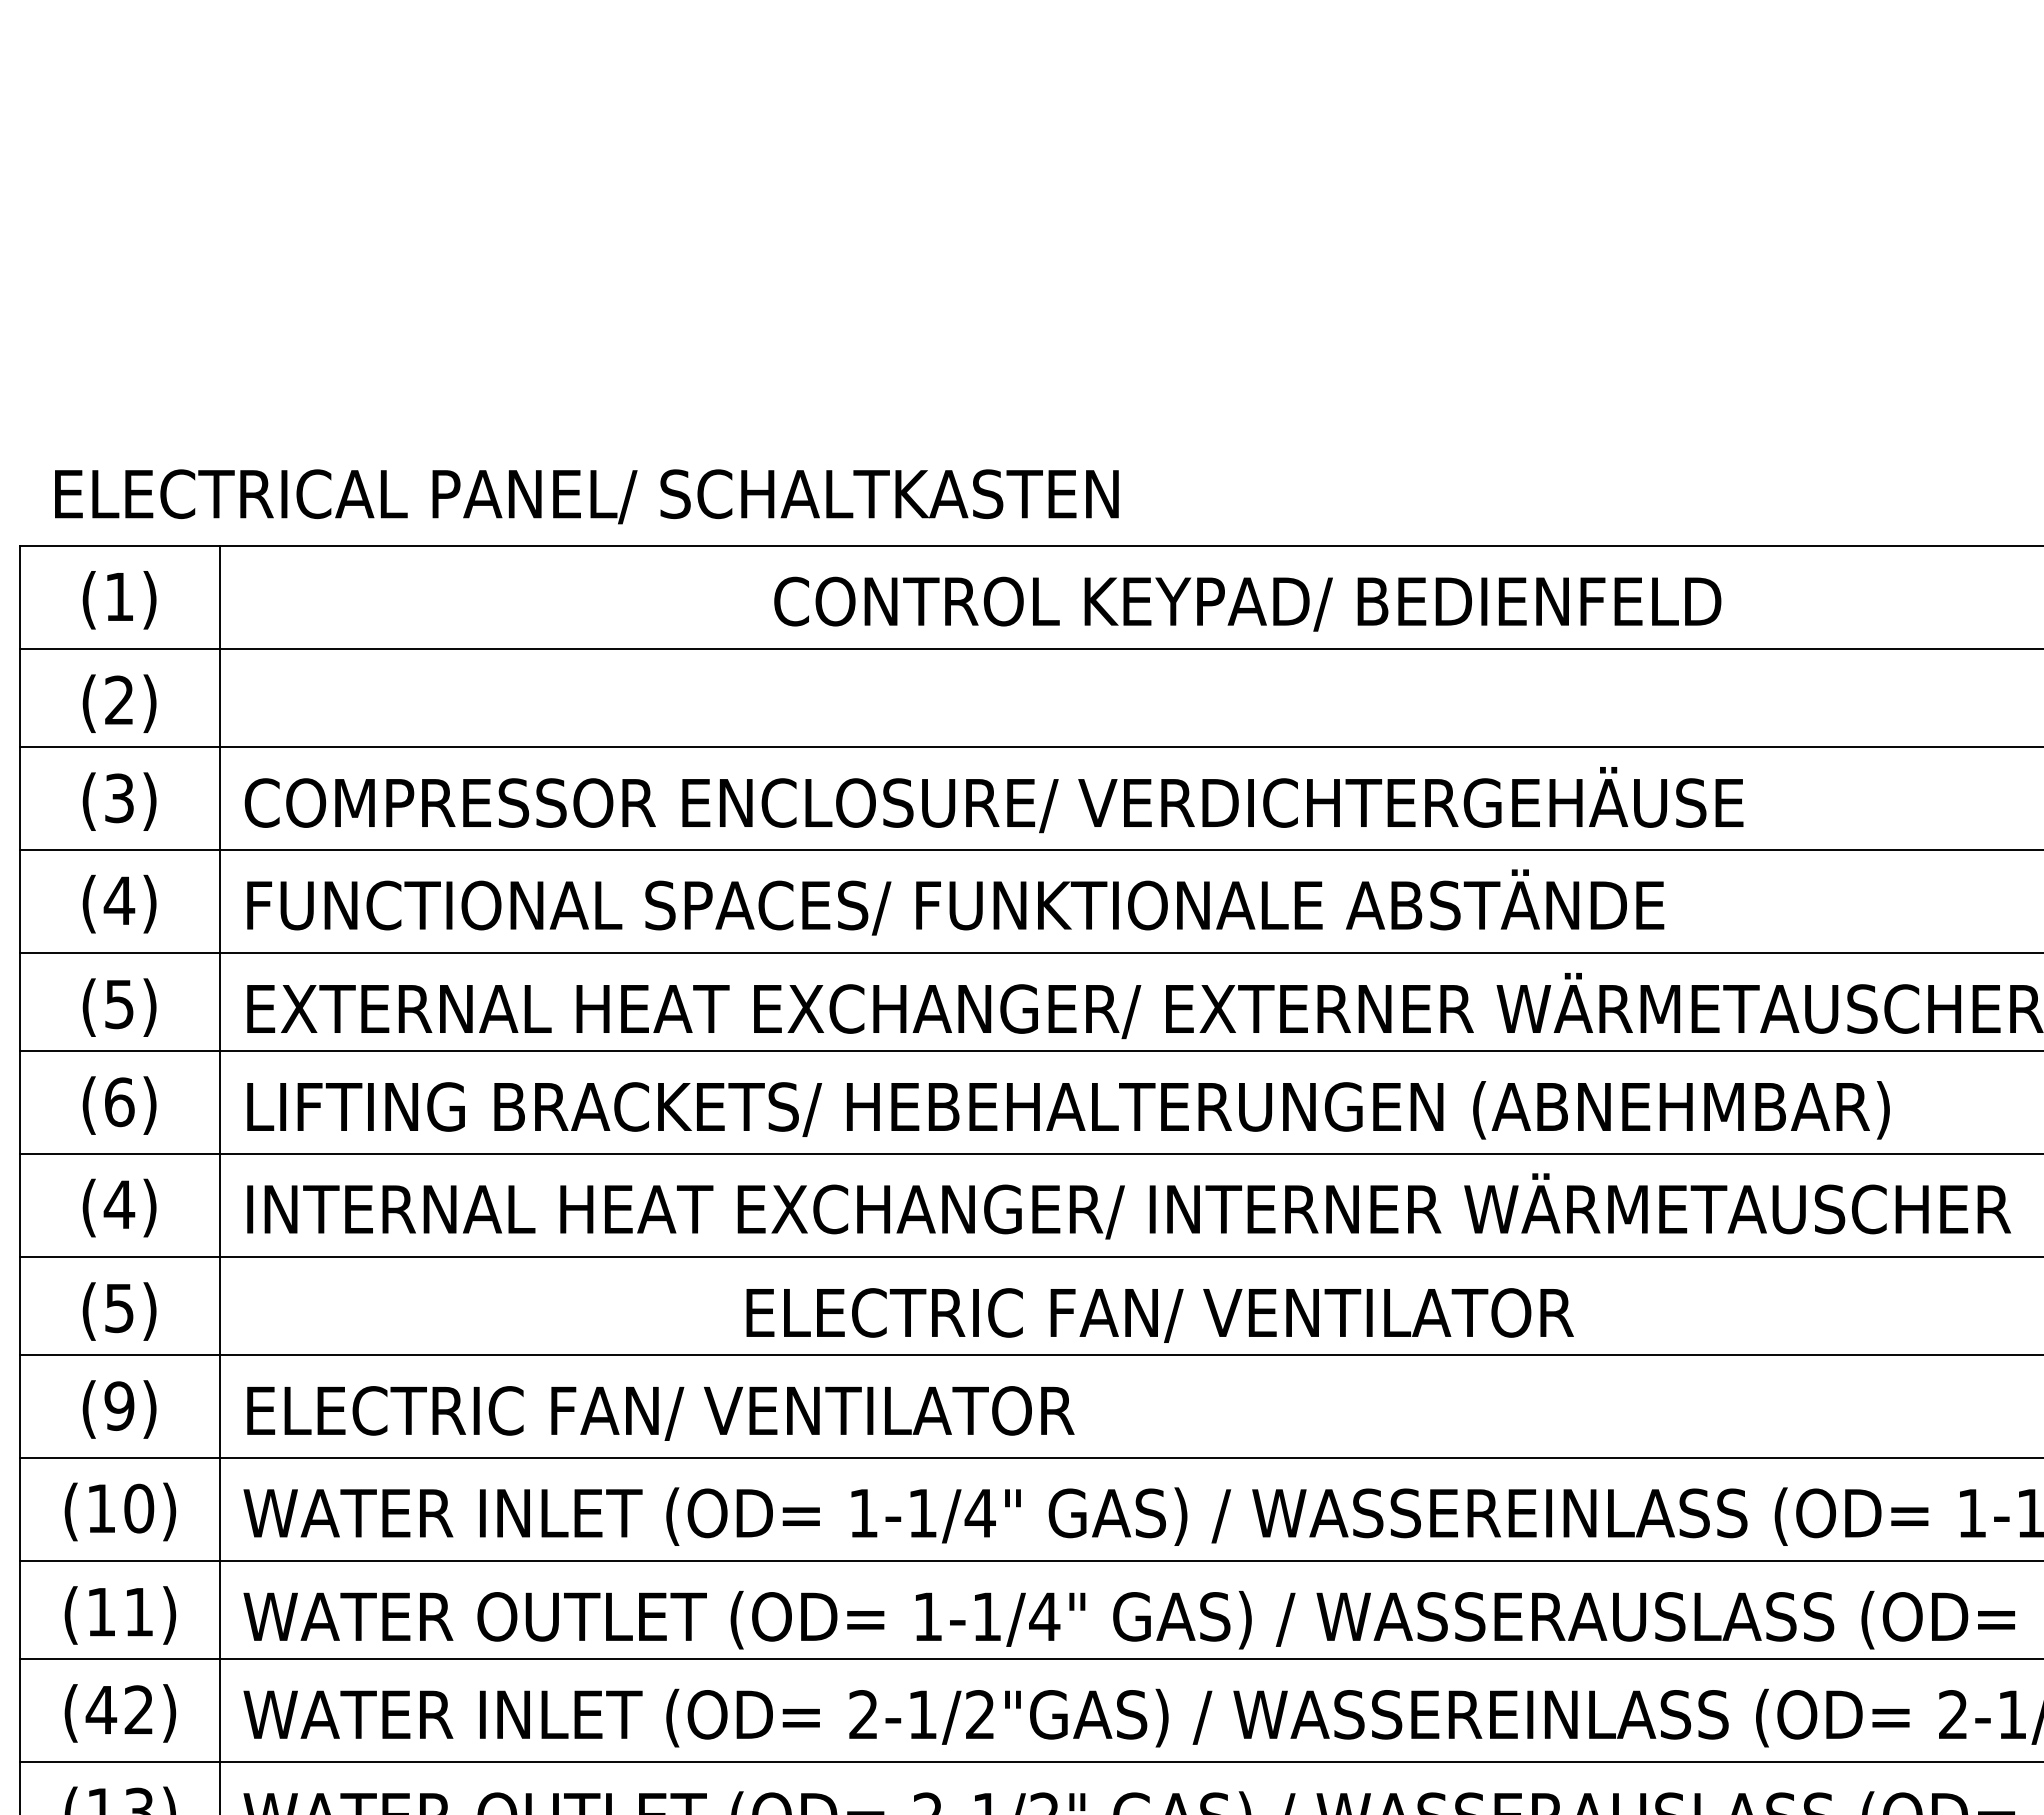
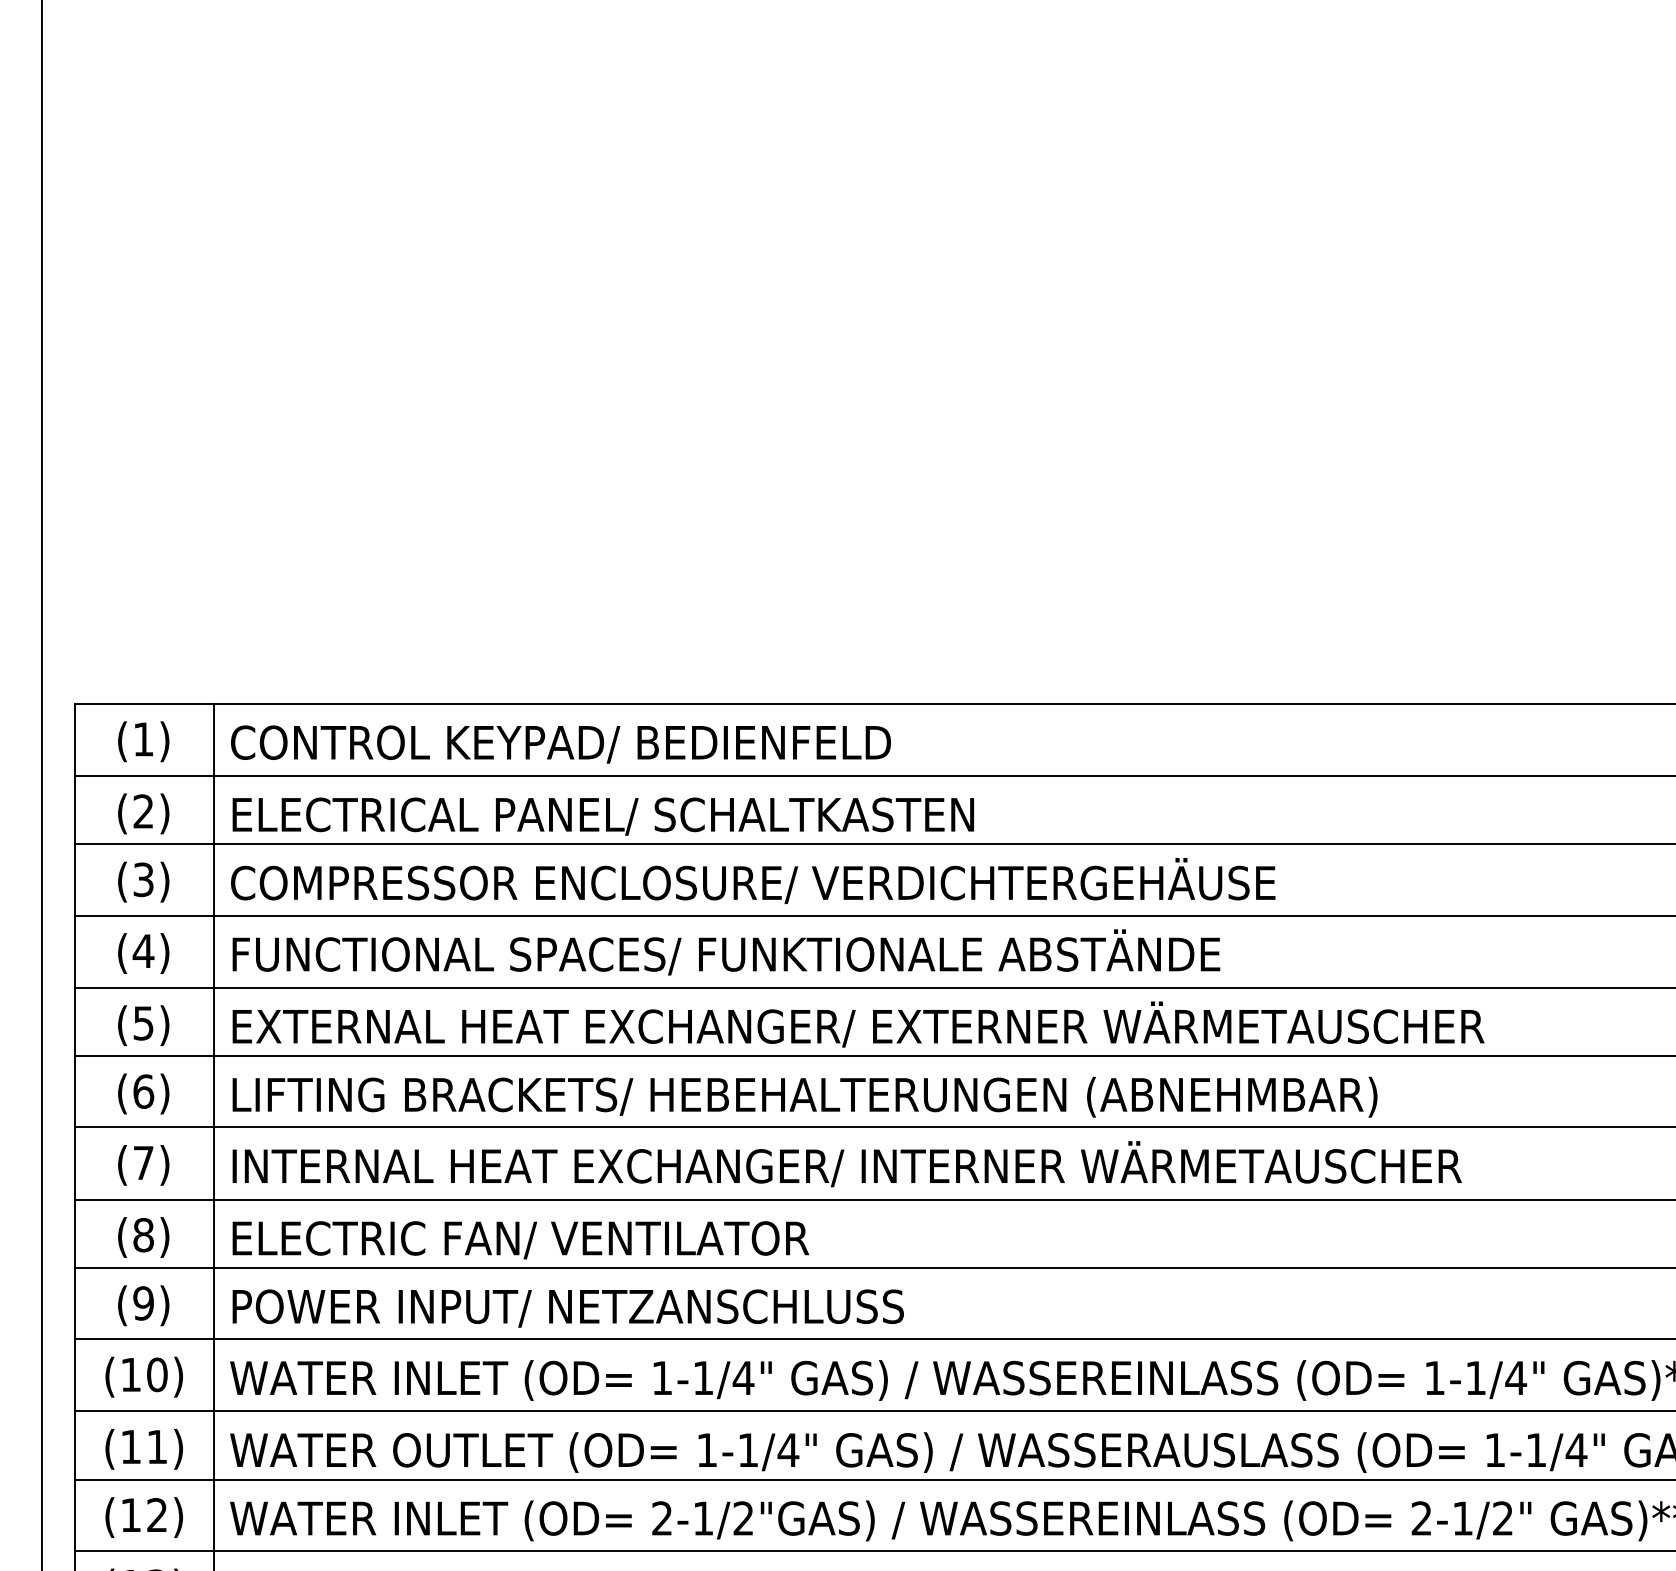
text: (585, 496) -> (602, 816), moved
text: (1247, 604) -> (560, 744), moved
text: (119, 1203) -> (143, 1162), (4) -> (7)
text: (119, 1307) -> (143, 1234), (5) -> (8)
text: (1159, 1315) -> (520, 1240), moved
text: (730, 1413) -> (569, 1308), ELECTRIC FAN/ VENTILATOR -> POWER INPUT/ NETZANSCHLUSS
text: (100, 1708) -> (130, 1514), (42) -> (12)

